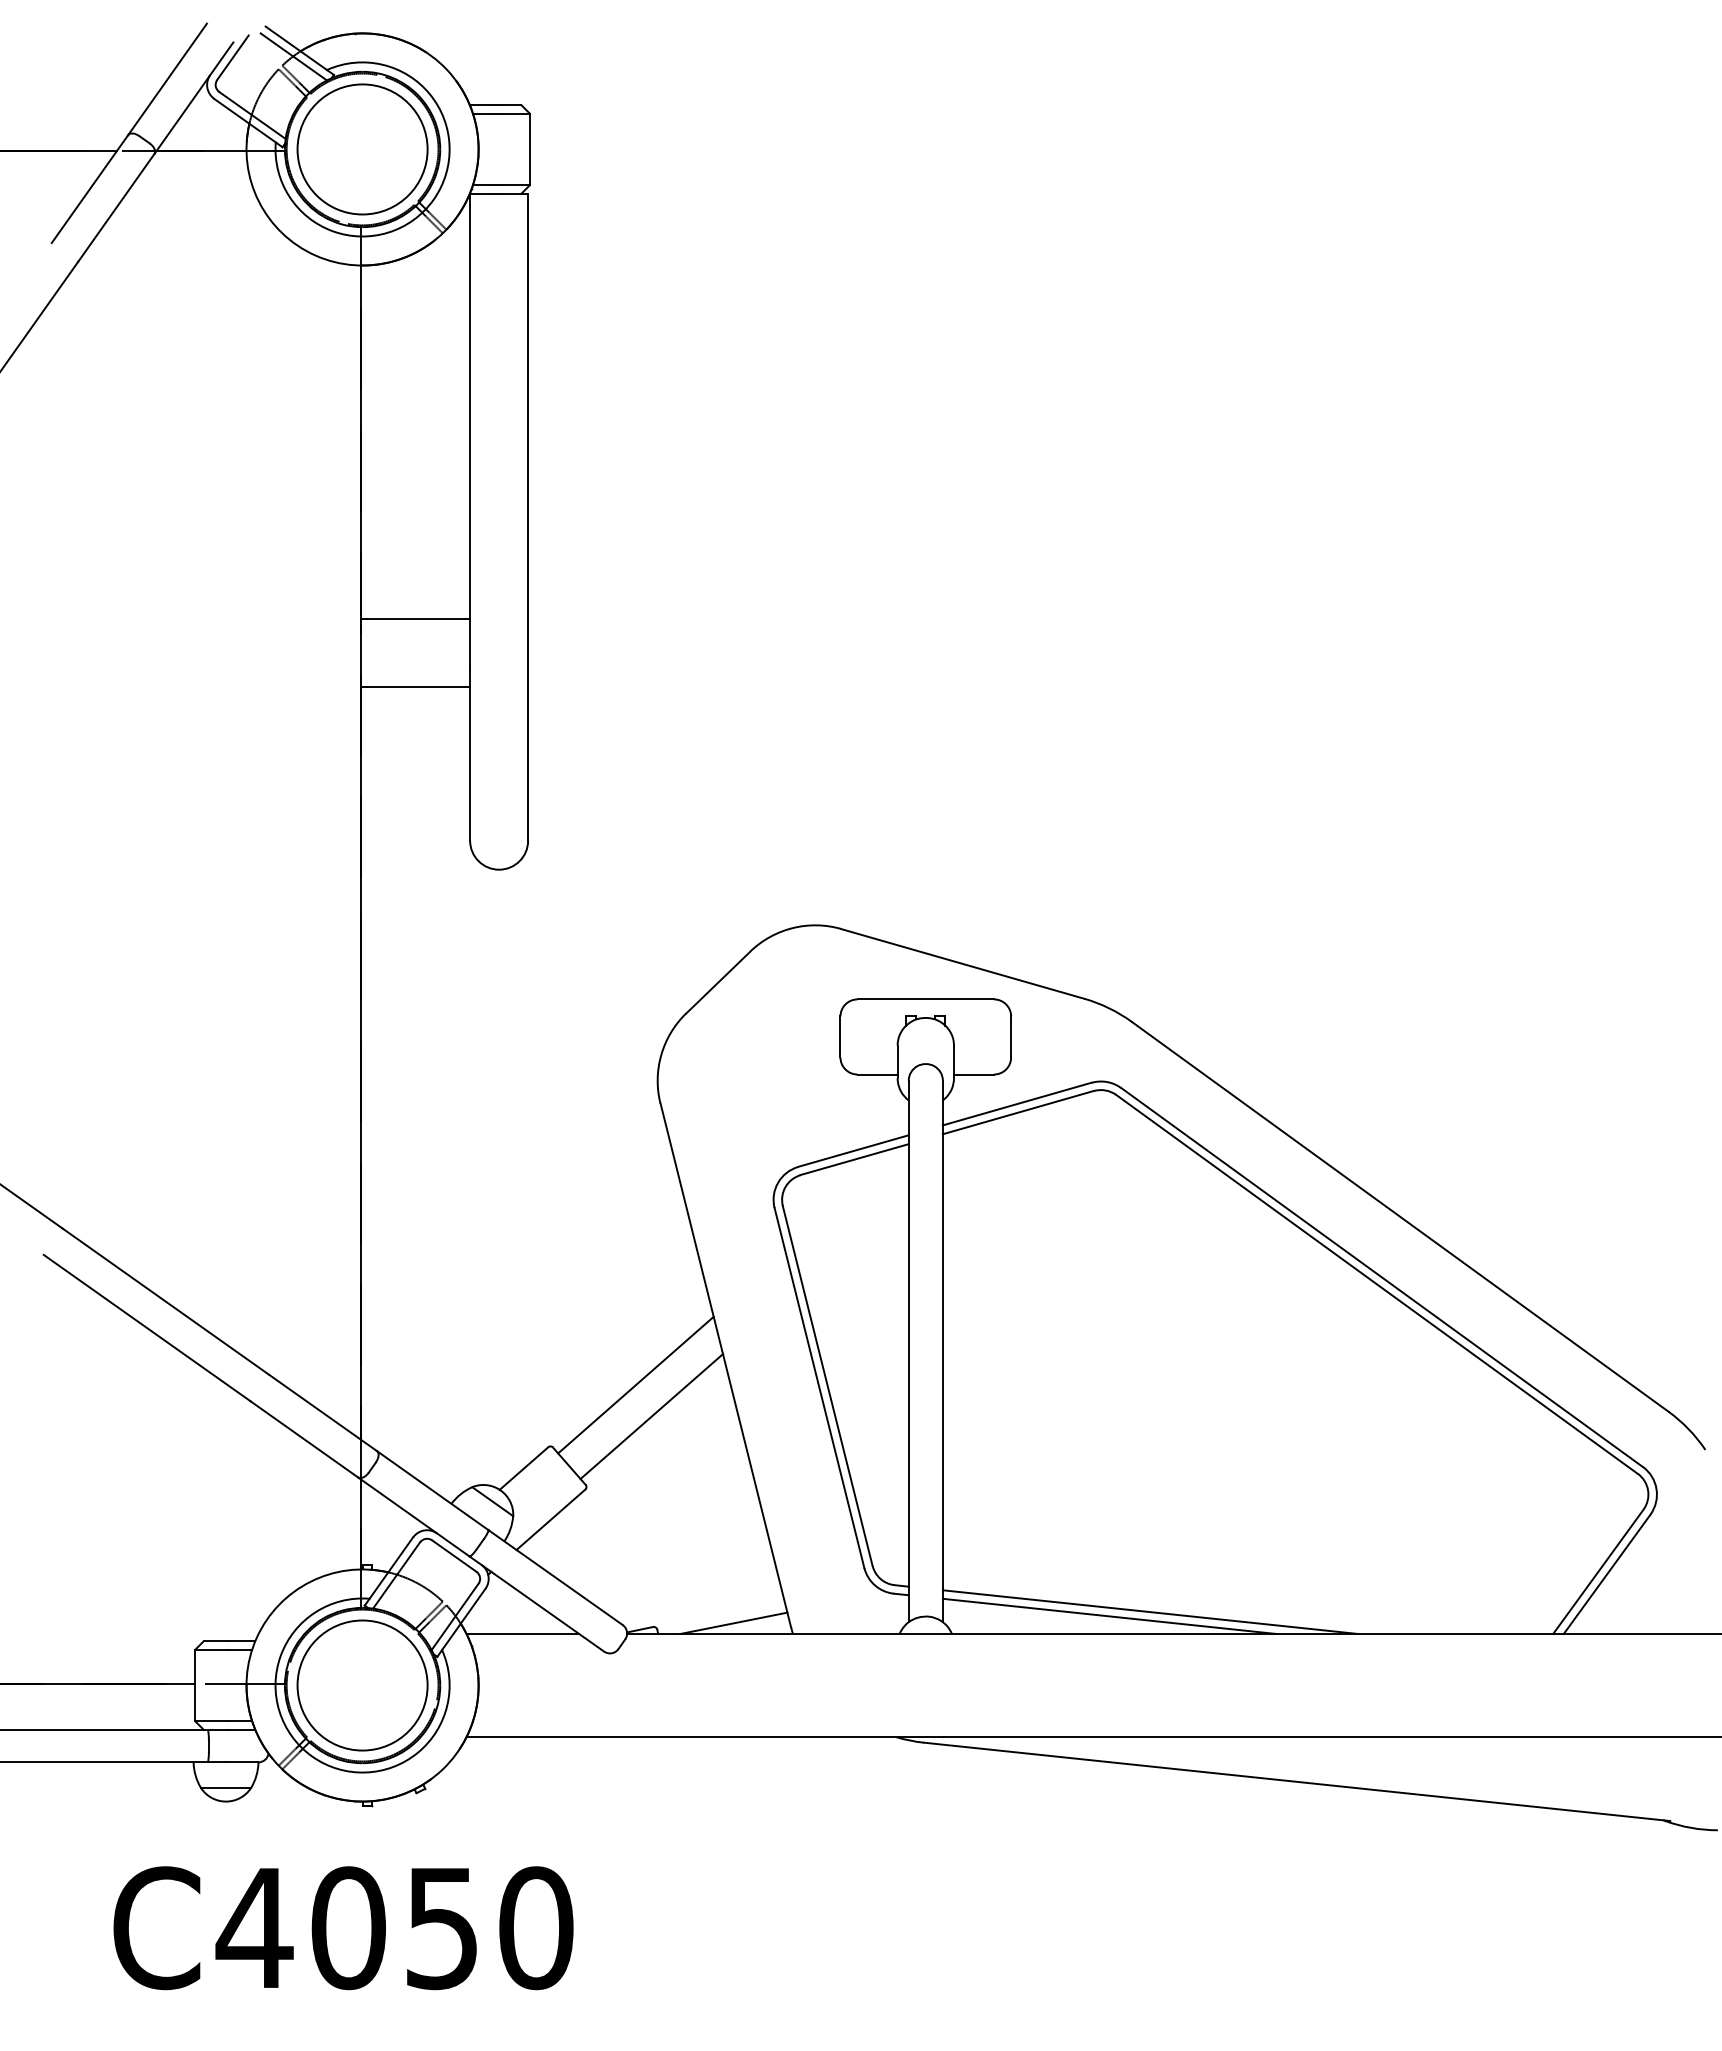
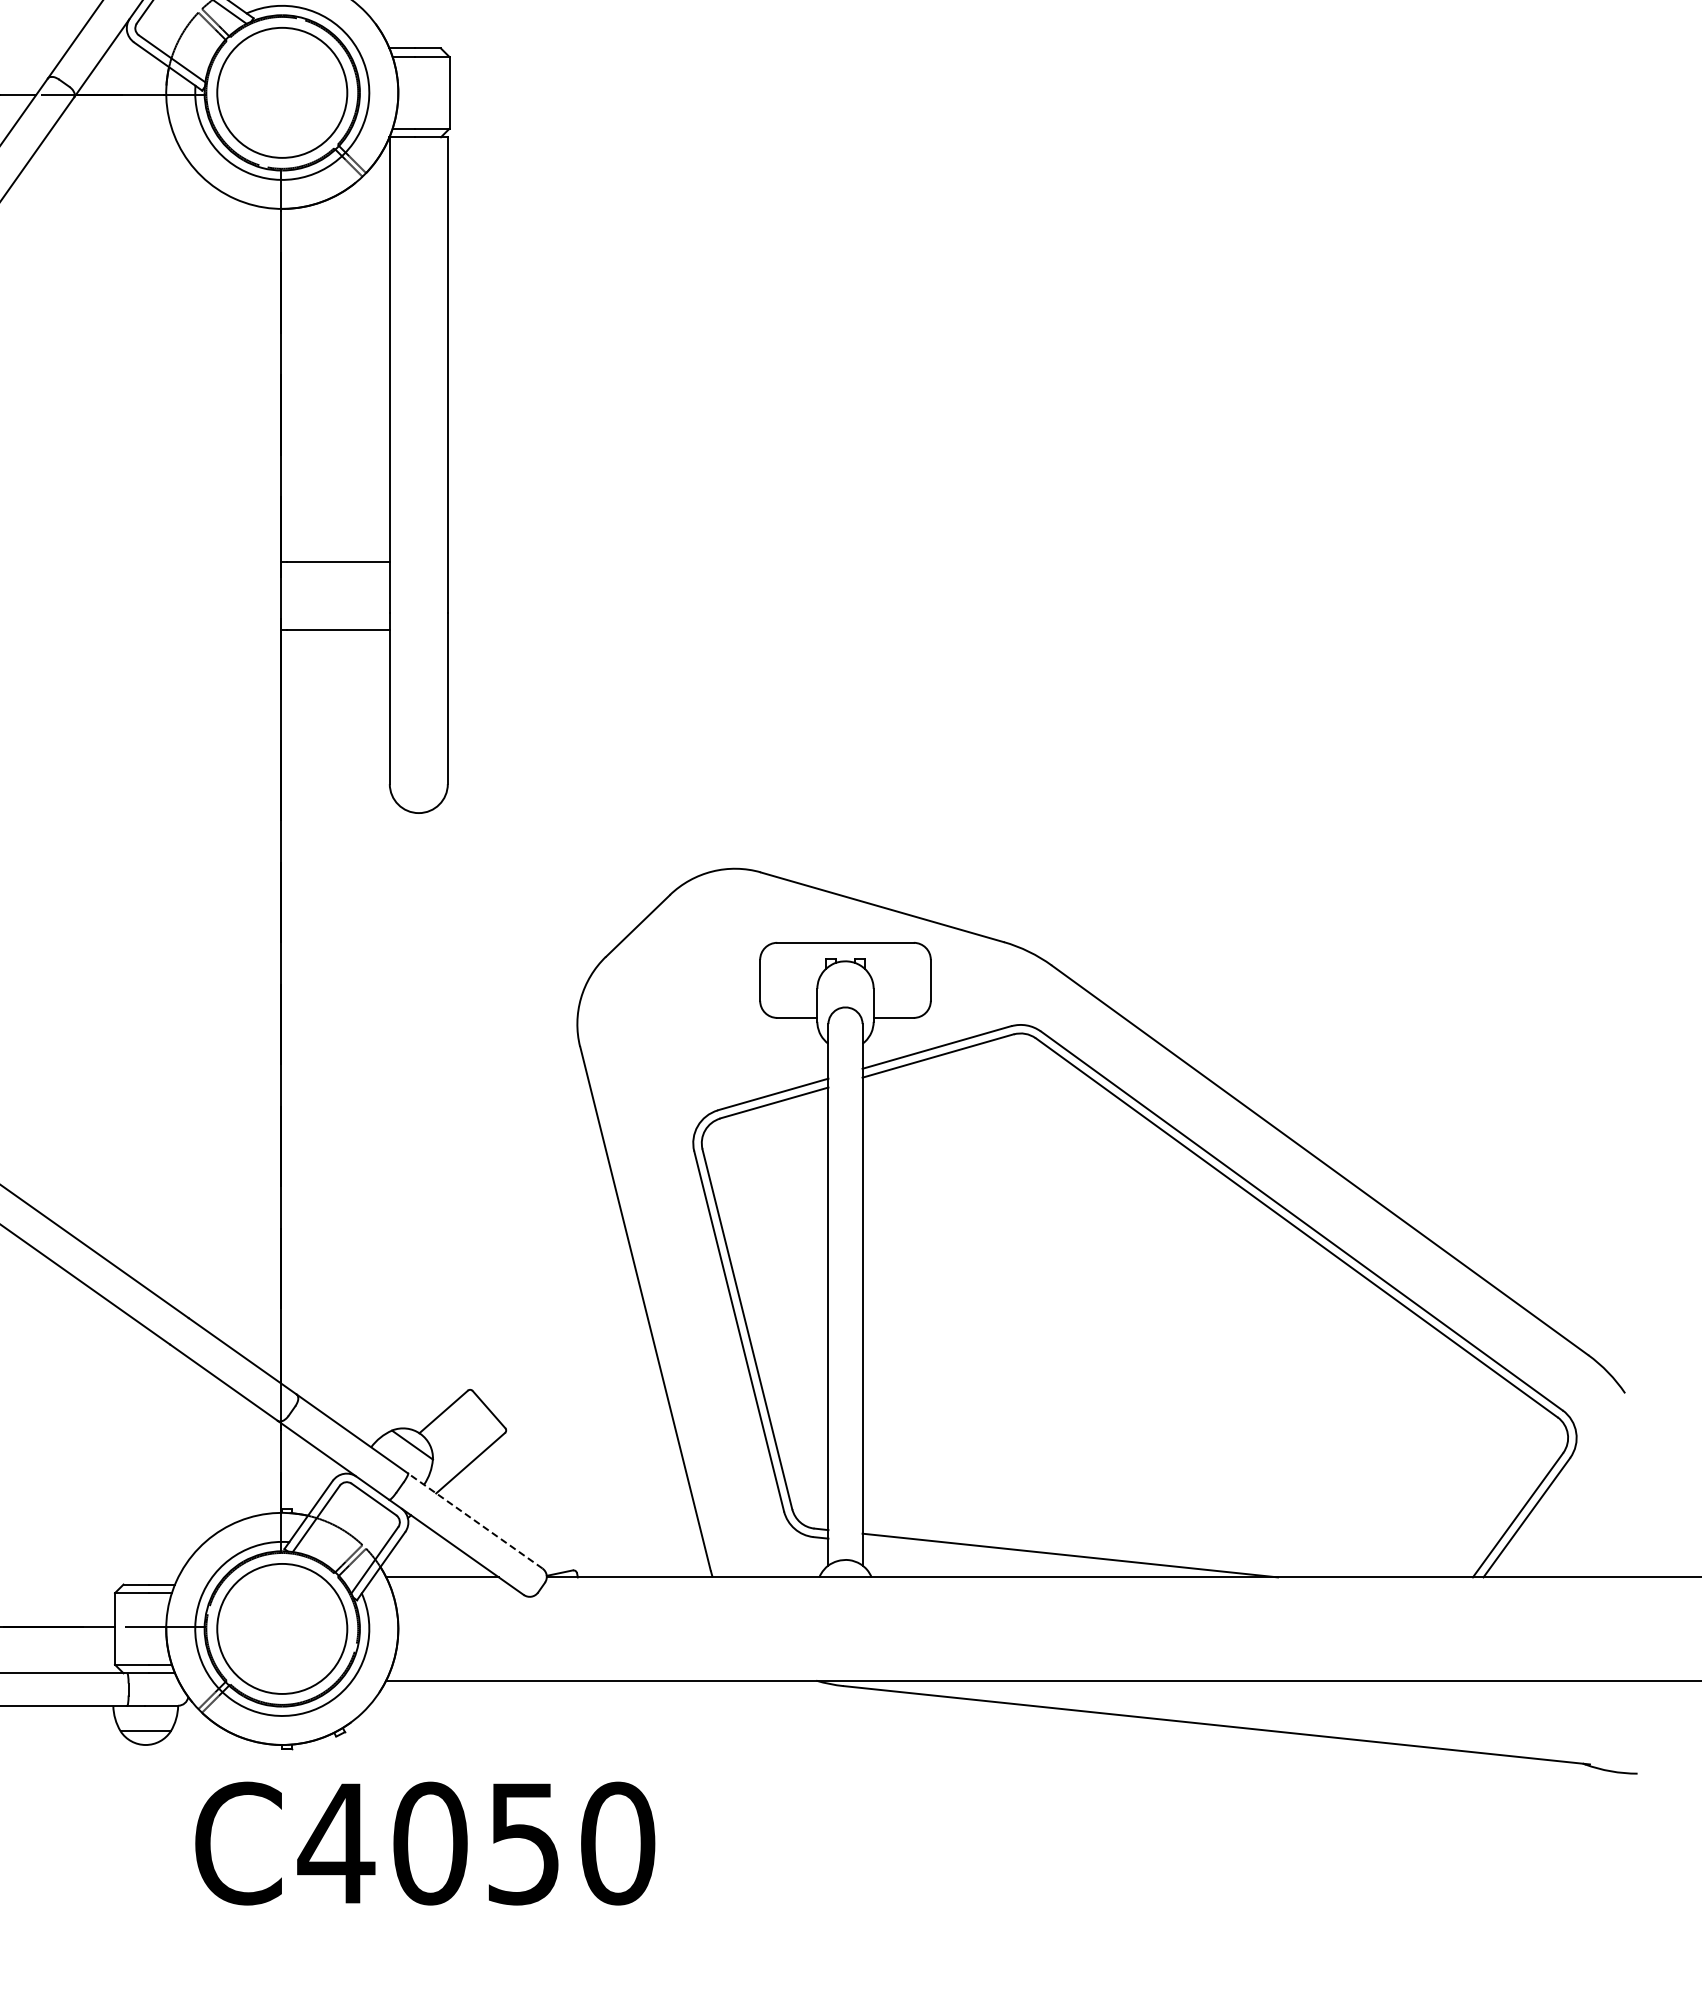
line: (635, 1384) -> (555, 1327), removed
line: (651, 1416) -> (571, 1359), removed
line: (555, 1577) -> (475, 1520), solid -> dashed
line: (1109, 1615) -> (1029, 1558), removed
line: (733, 1622) -> (653, 1565), removed
text: (343, 1928) -> (425, 1843), moved

